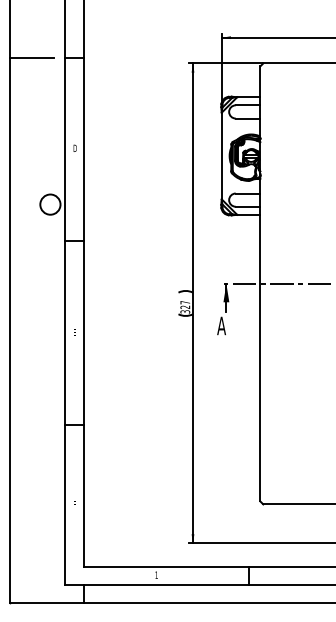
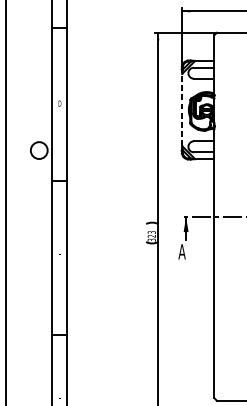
line: (32, 57) -> (24, 27), removed
line: (221, 155) -> (182, 109), solid -> dashed
text: (185, 302) -> (151, 232), 327 -> 323

